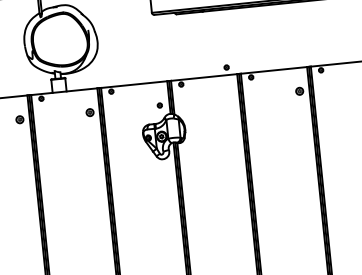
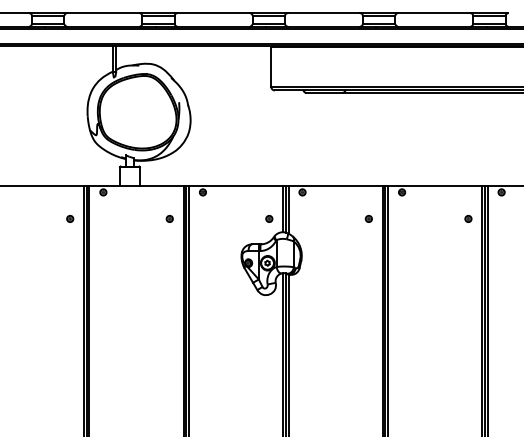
part: (226, 67) -> (368, 218), moved
part: (299, 91) -> (468, 218), size x0.62
part: (89, 112) -> (169, 218), size x0.62
part: (20, 119) -> (70, 218), size x0.62

